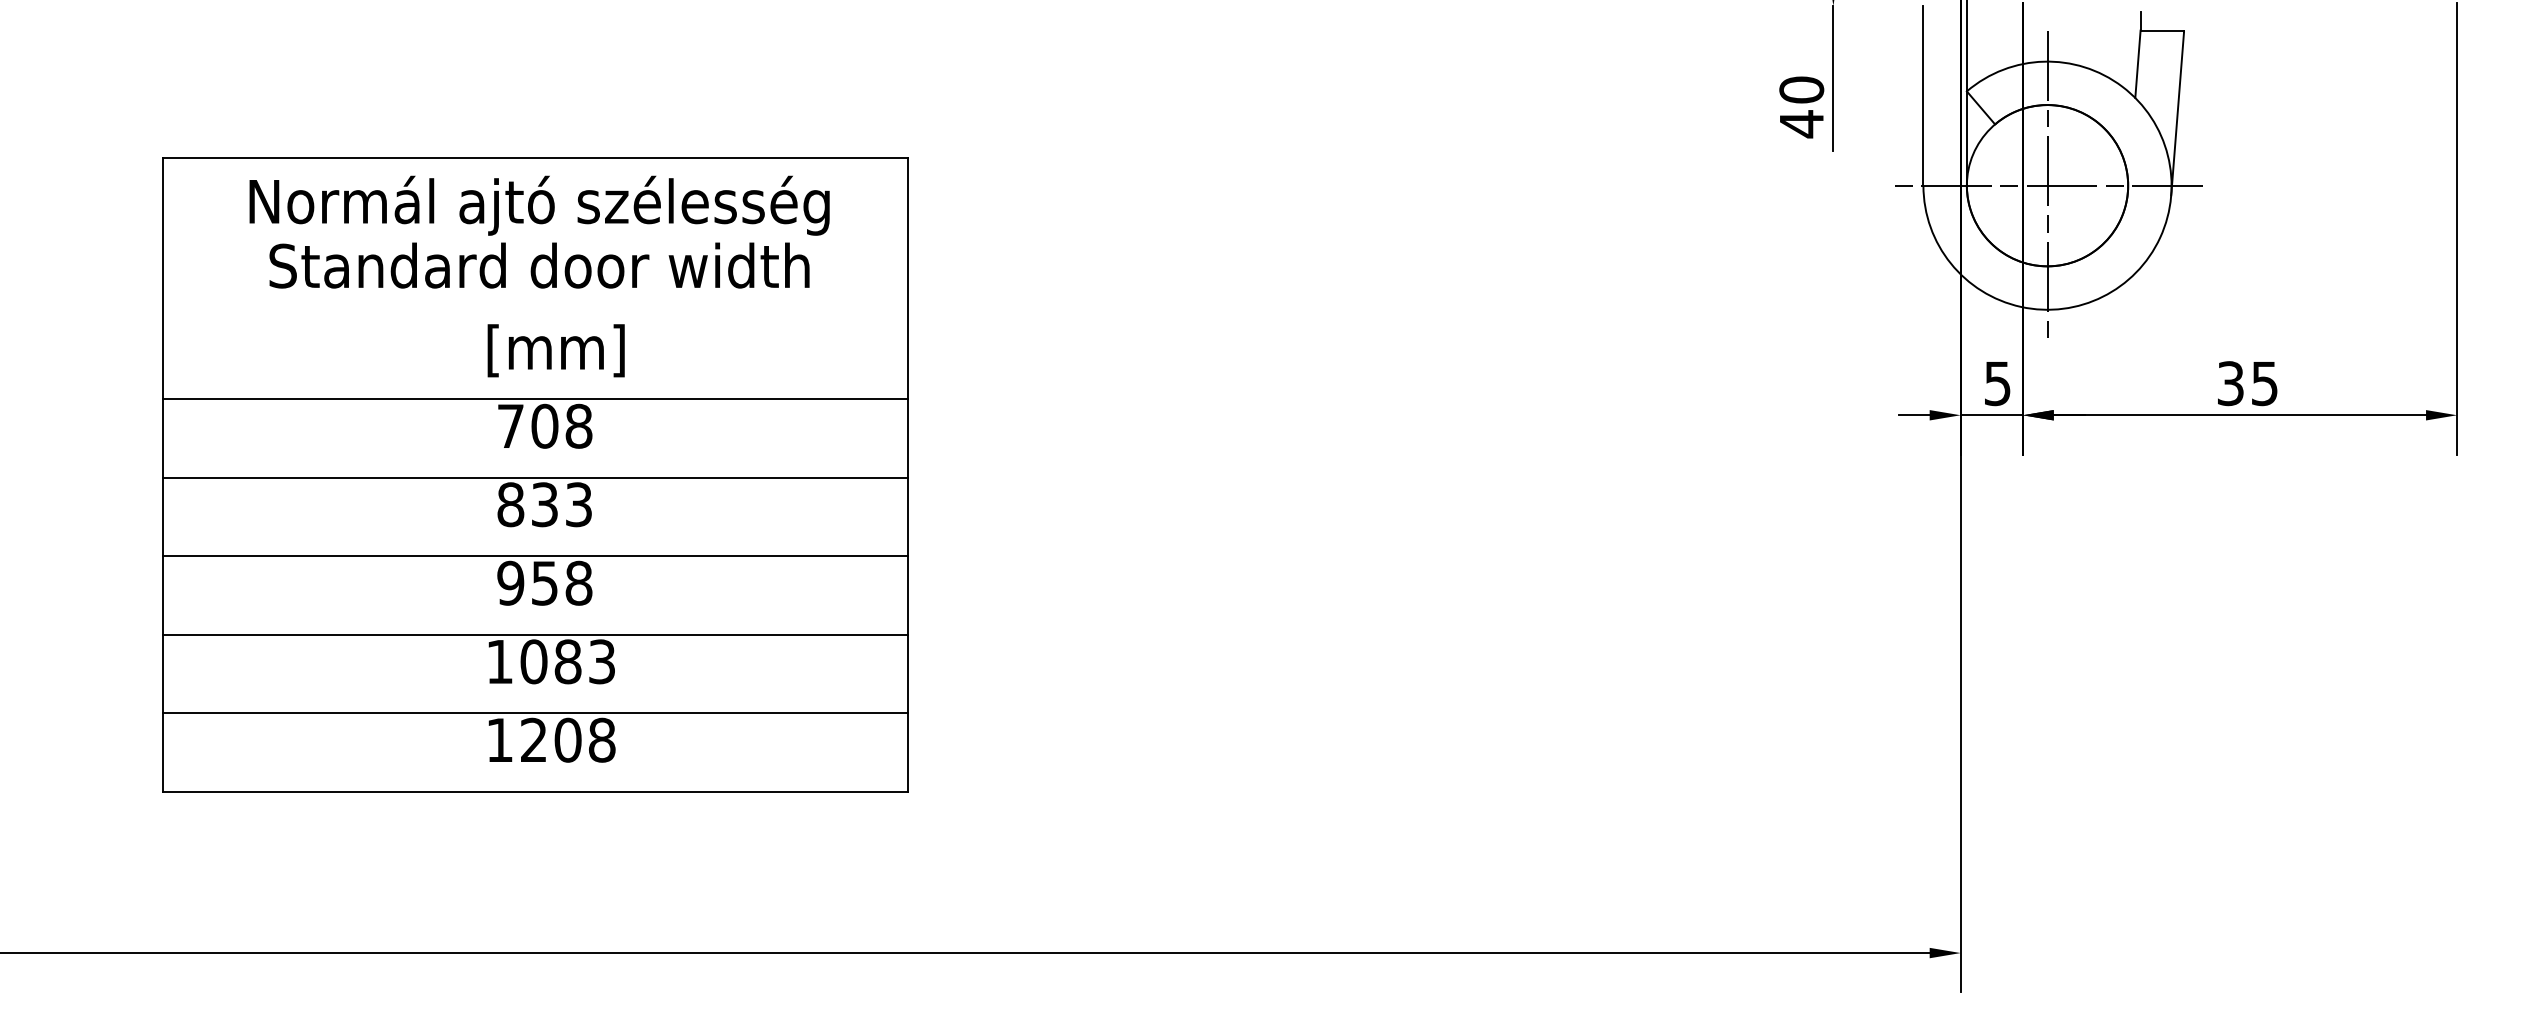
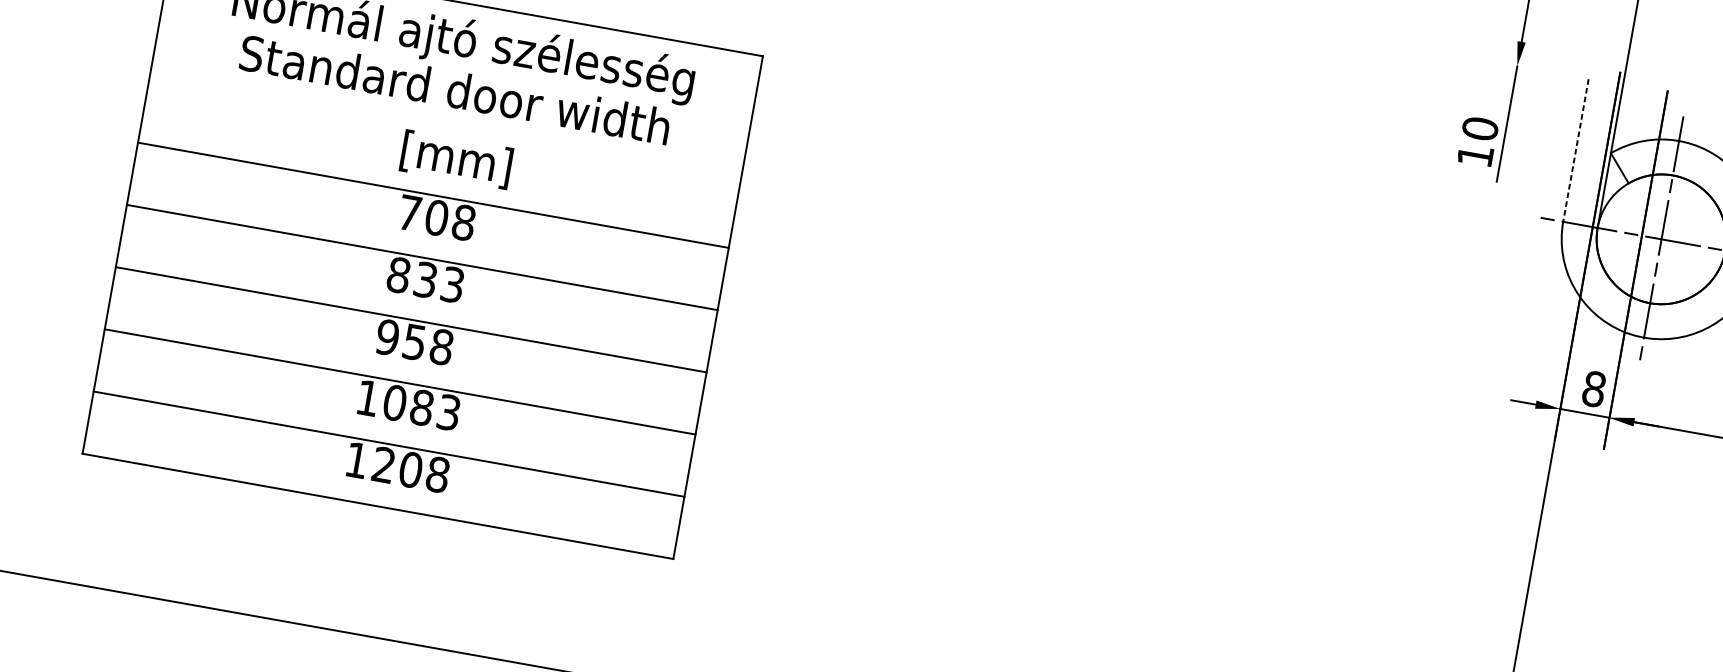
line: (1923, 95) -> (1576, 150), solid -> dashed
text: (1801, 124) -> (1475, 156), 40 -> 10
text: (1997, 383) -> (1594, 389), 5 -> 8

